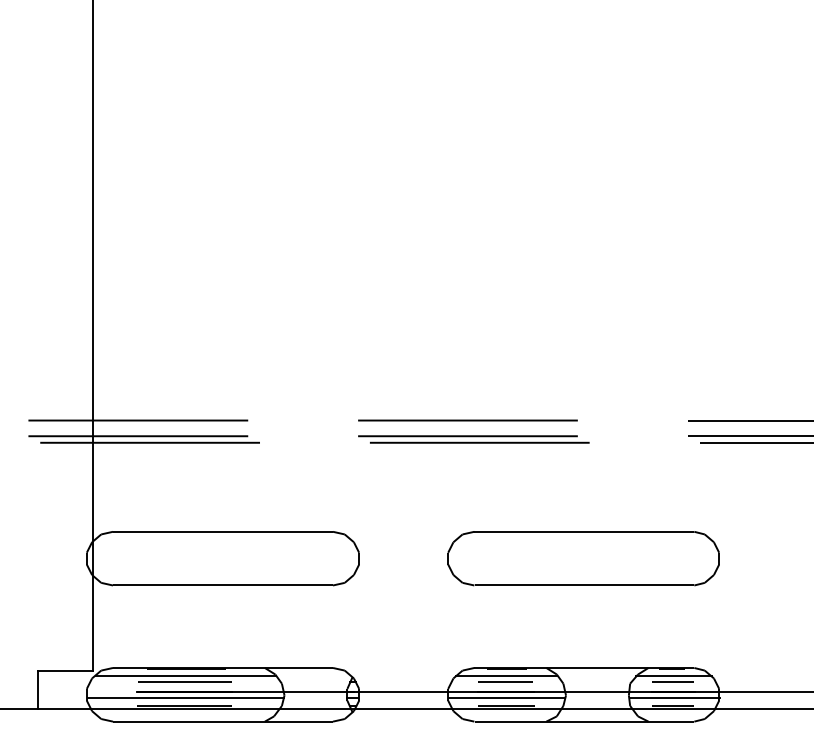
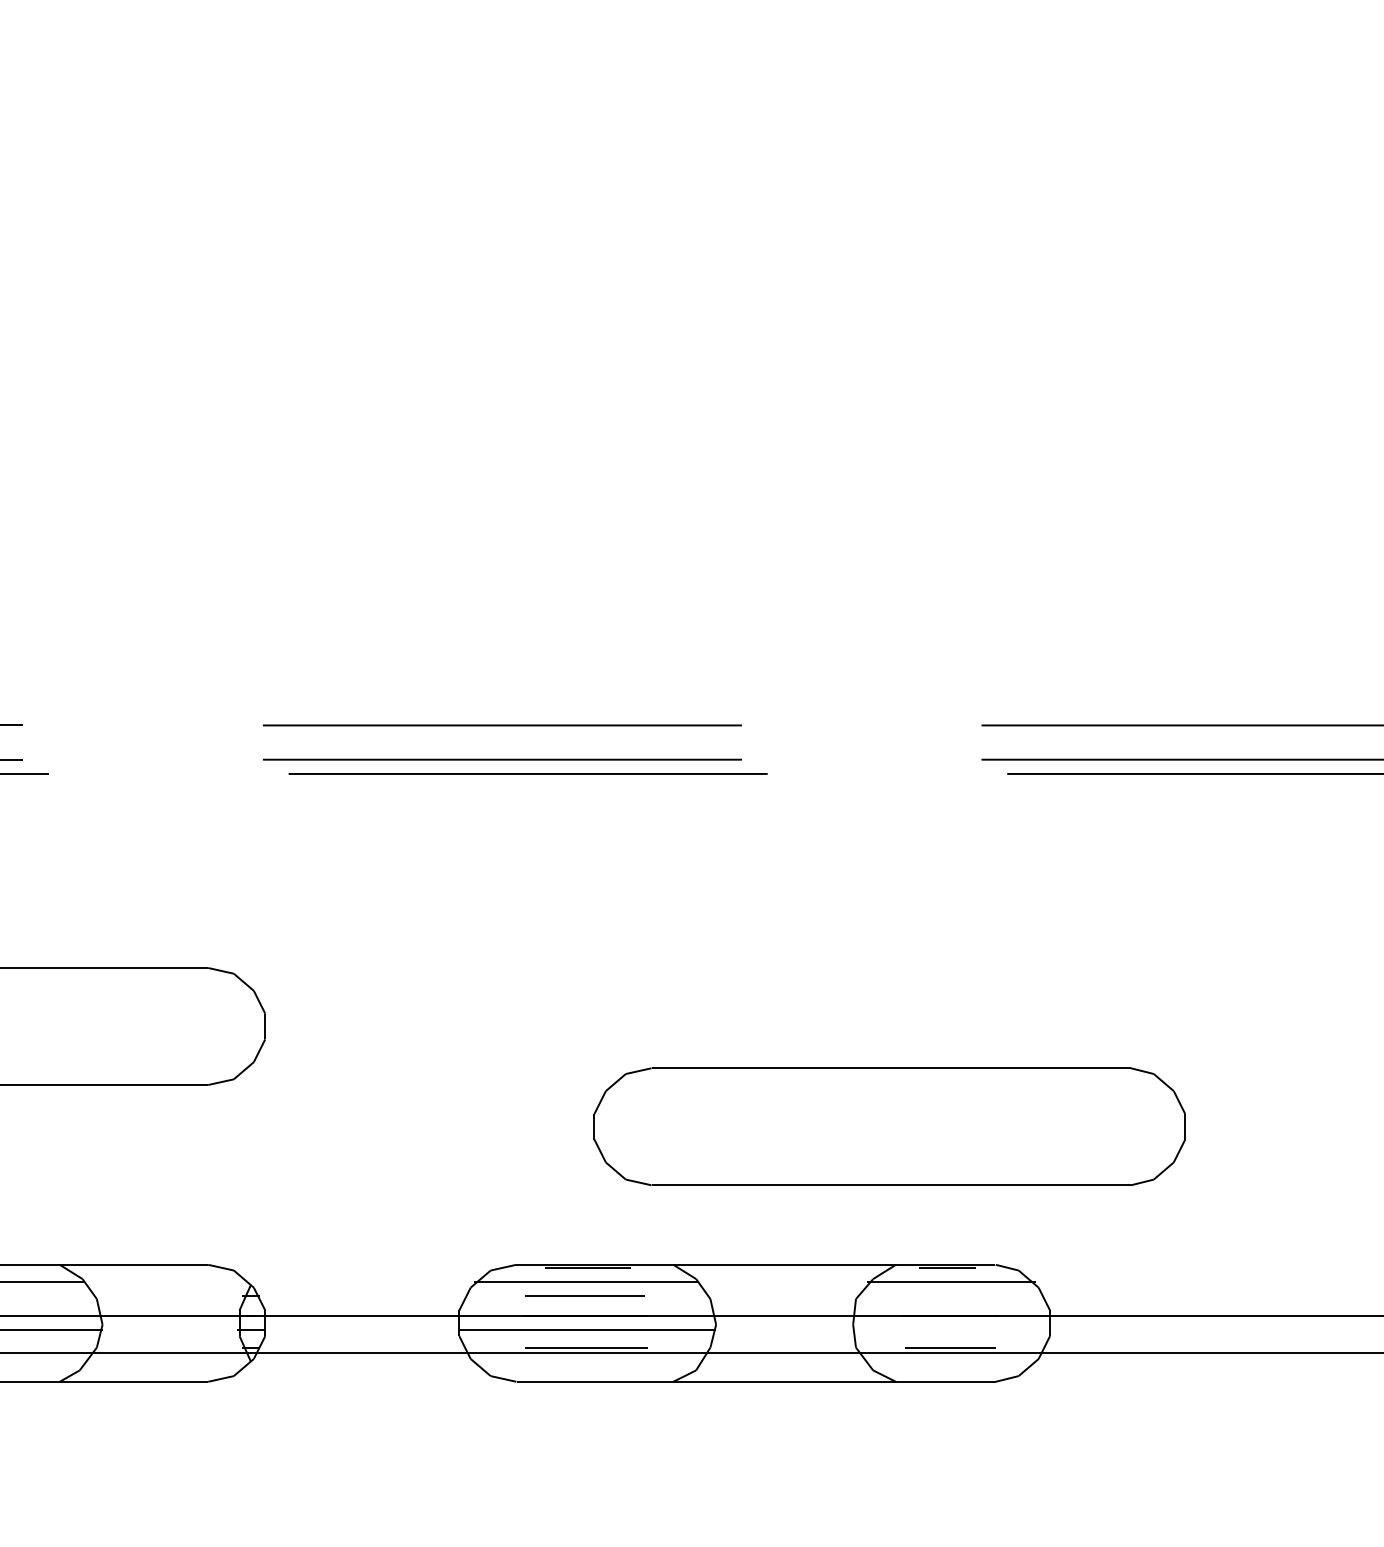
part: (583, 558) -> (889, 1126), moved
line: (673, 682) -> (950, 1296), removed
line: (674, 698) -> (952, 1331), removed

